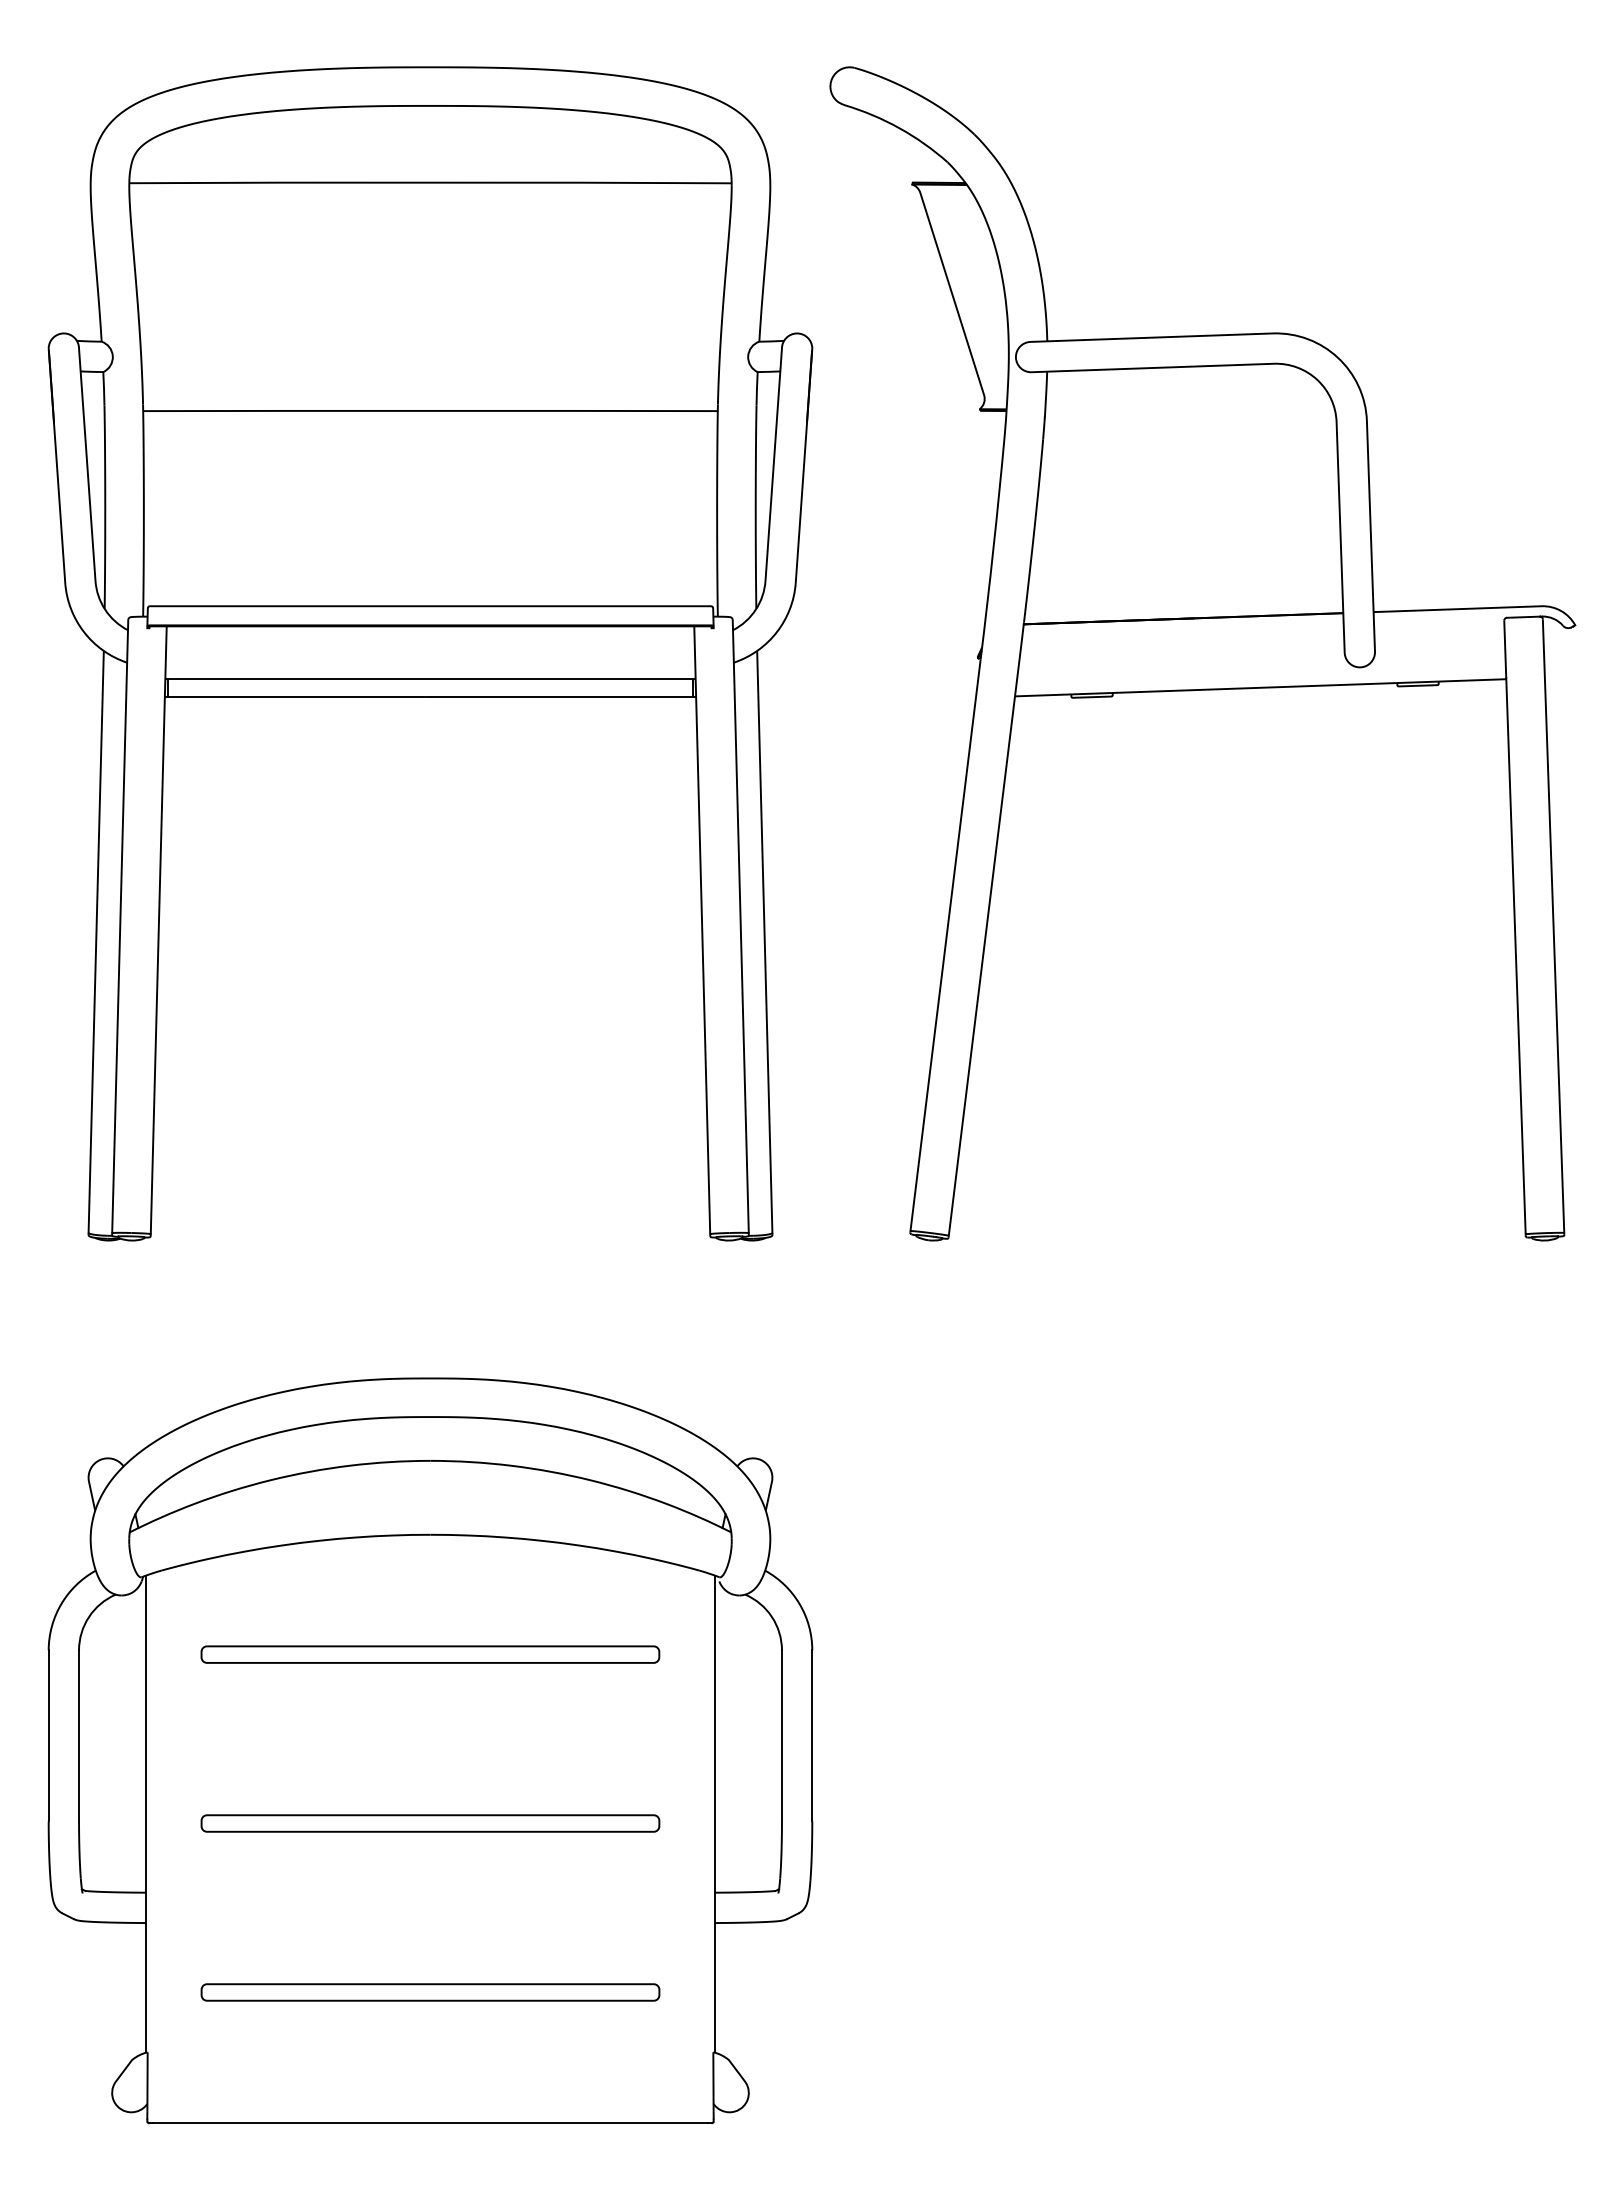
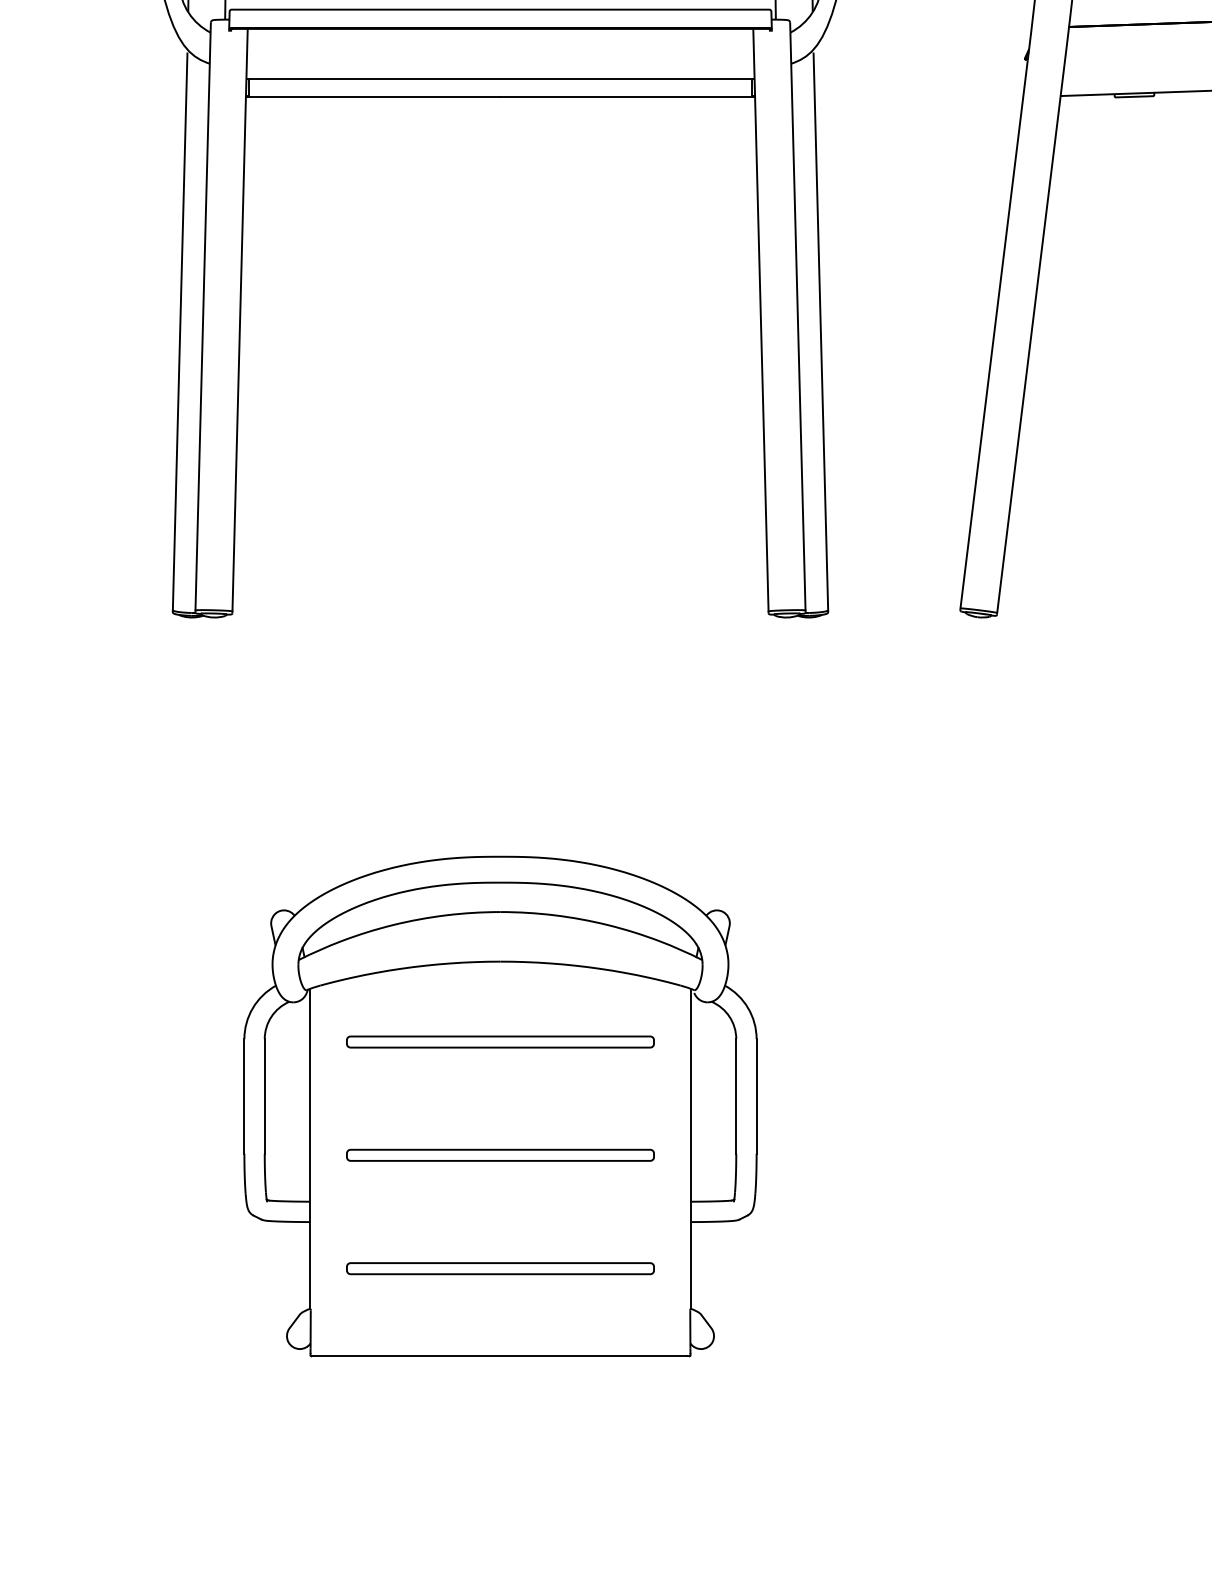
part: (430, 1750) -> (500, 1106), size x0.7

